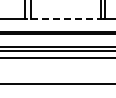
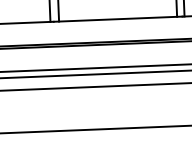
line: (65, 18) -> (117, 18), dashed -> solid

